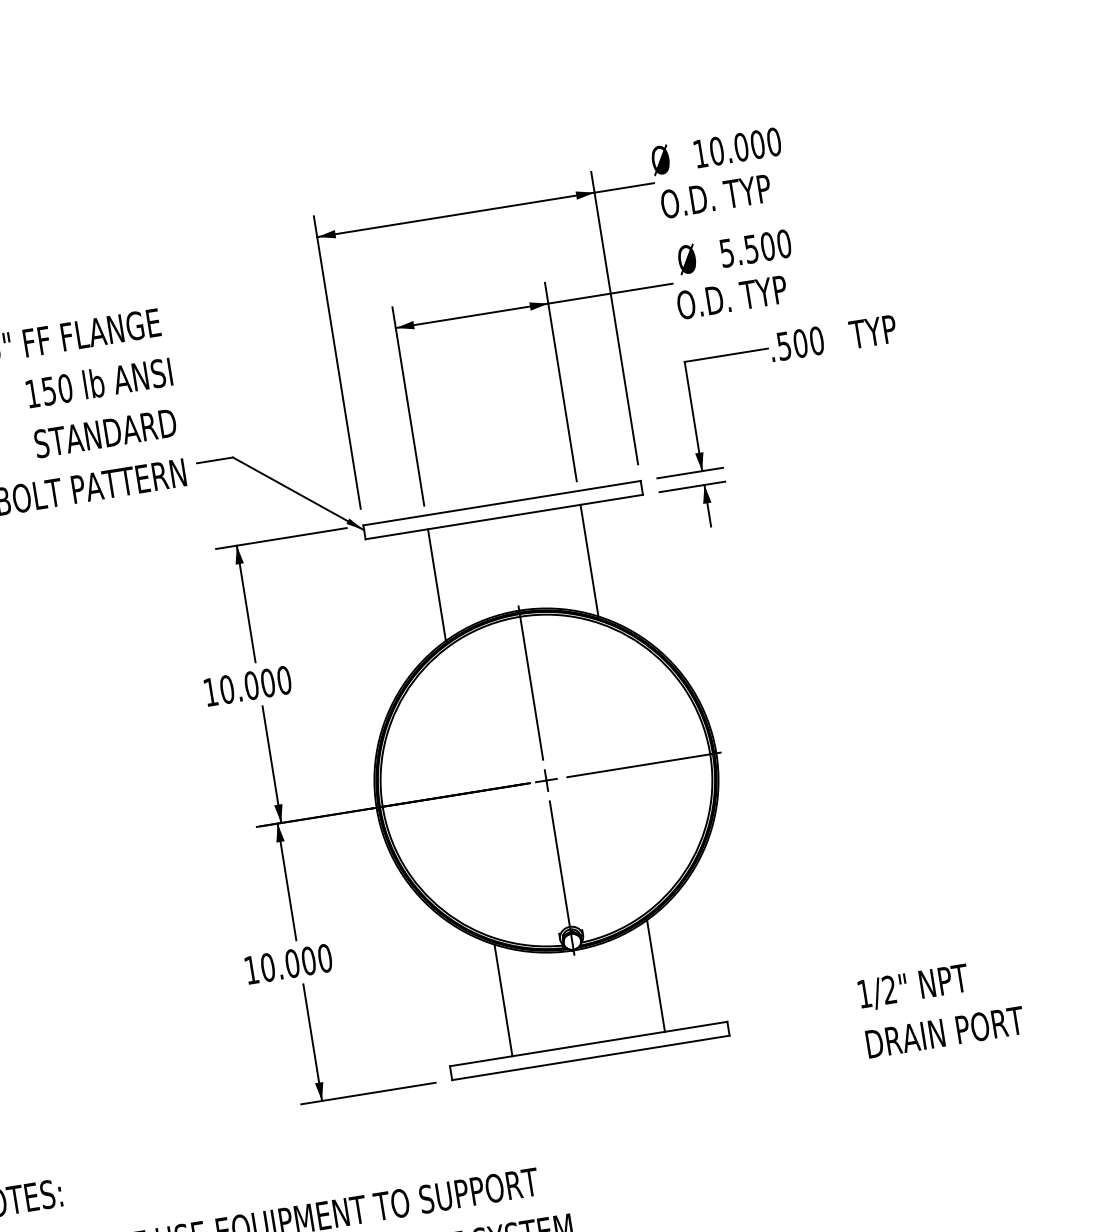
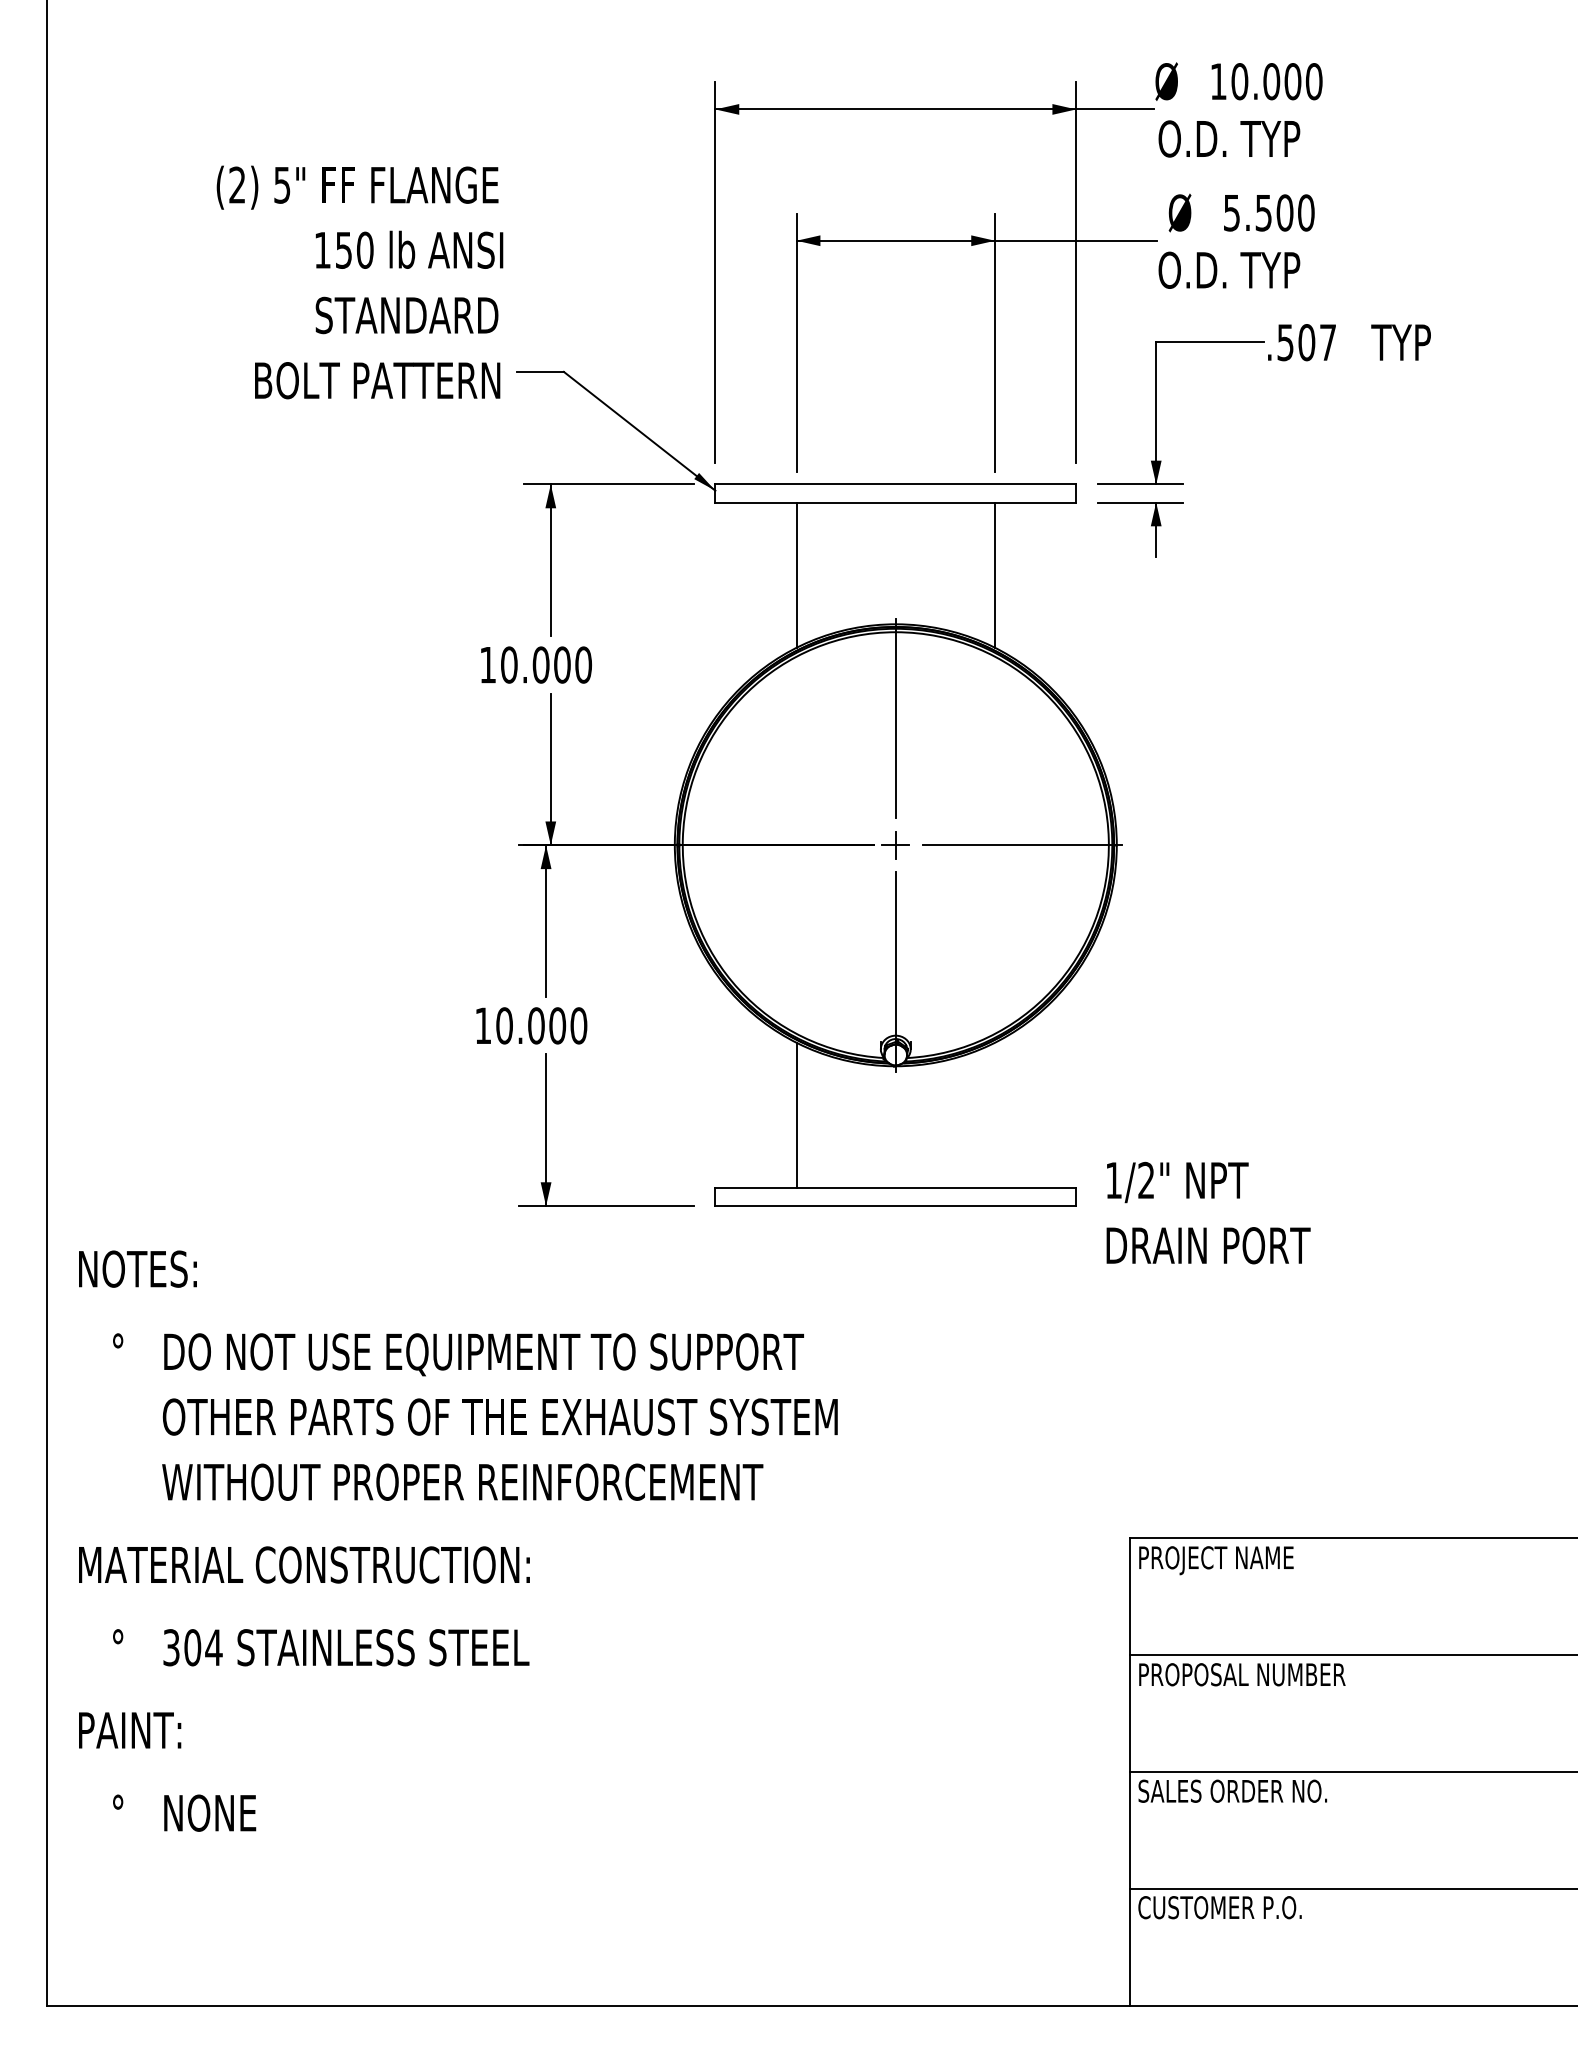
text: (816, 340) -> (1327, 342), .500 -> .507
line: (656, 975) -> (995, 1115), removed
text: (941, 1006) -> (1208, 1212), moved

